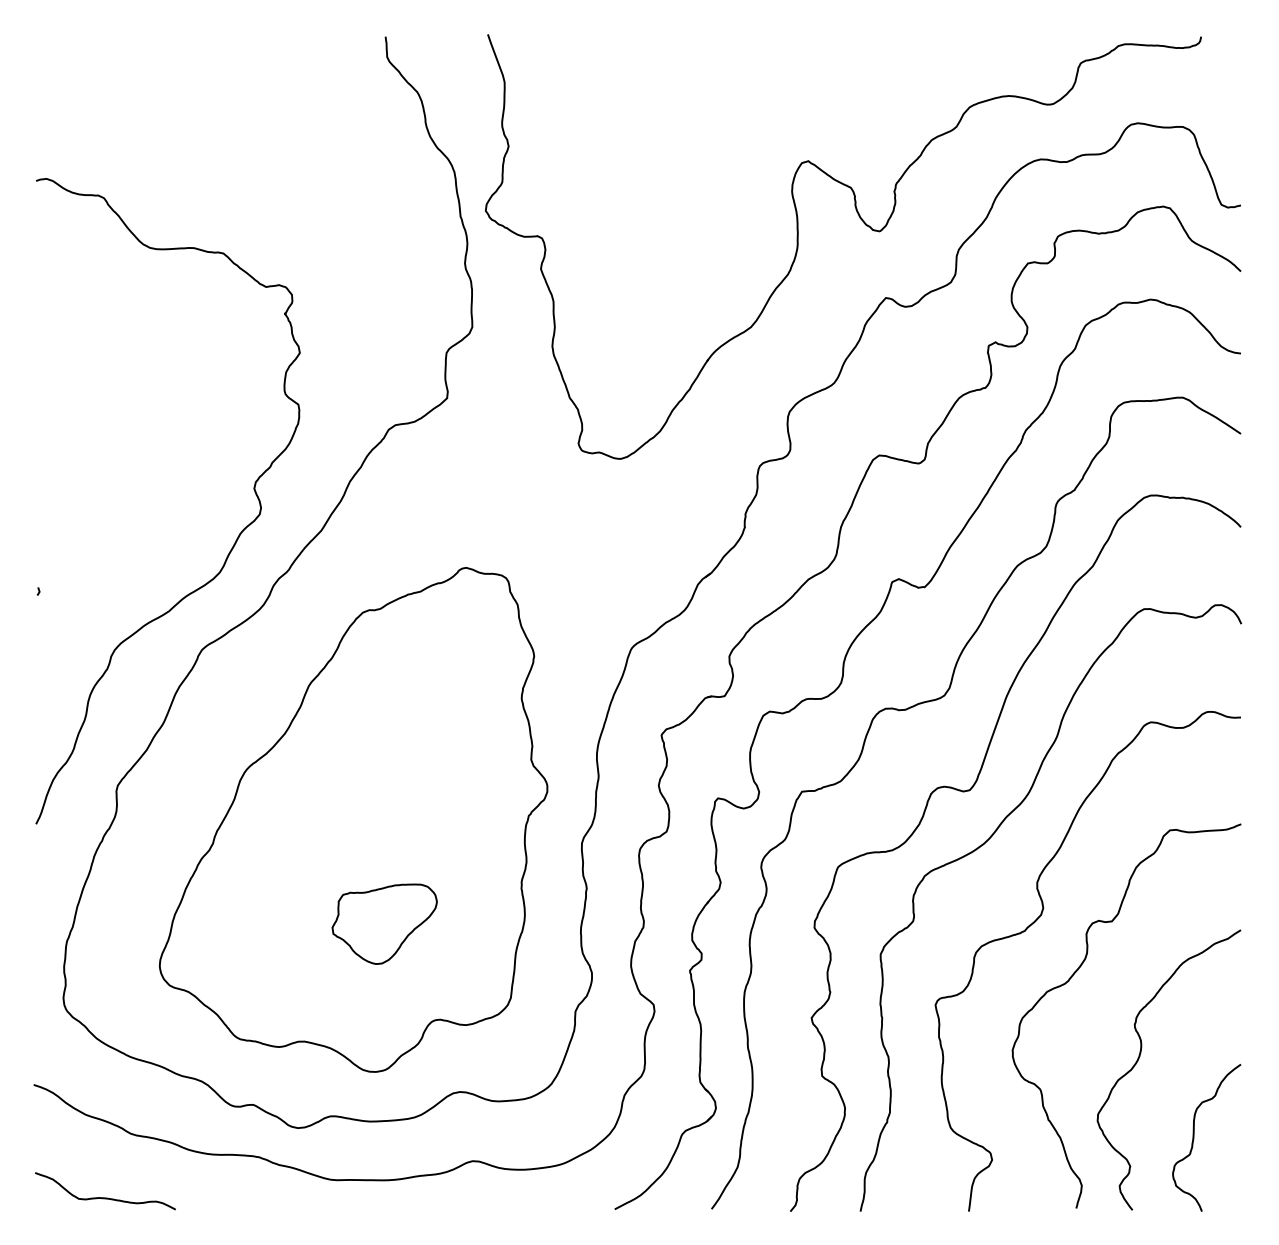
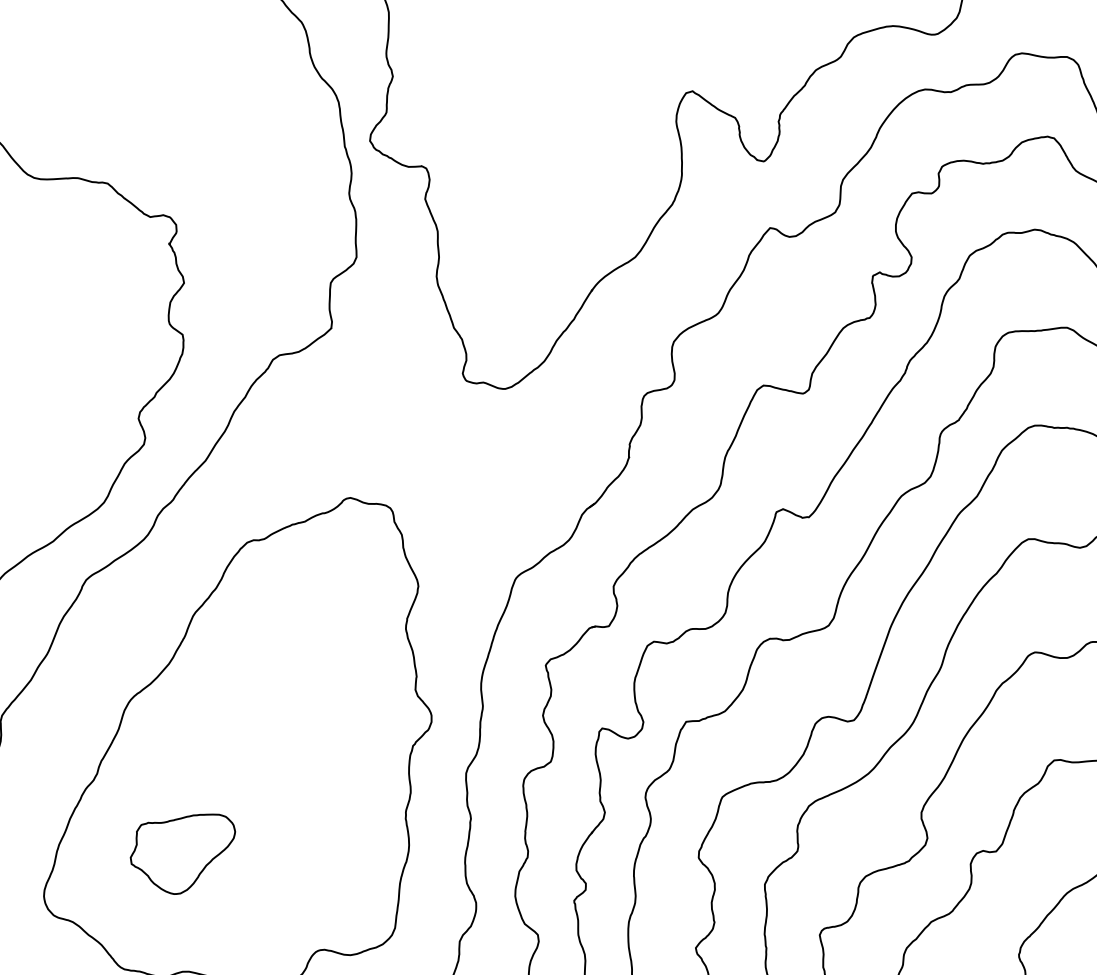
part: (384, 923) -> (182, 853), moved

